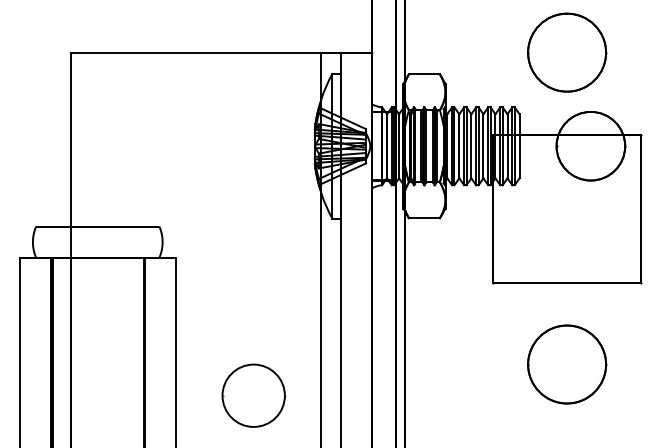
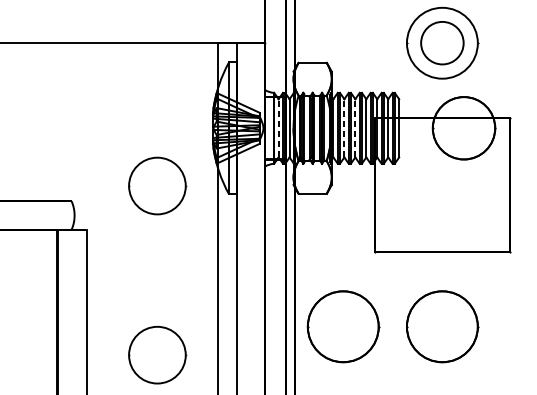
circle: (567, 52) -> (442, 43), size x0.6
line: (387, 145) -> (279, 127), solid -> dashed
line: (459, 145) -> (344, 127), solid -> dashed
line: (471, 145) -> (355, 127), solid -> dashed
part: (253, 209) -> (157, 185), added
part: (458, 364) -> (343, 326), added

